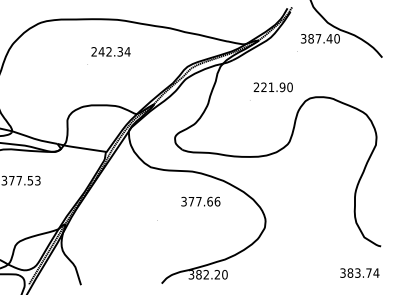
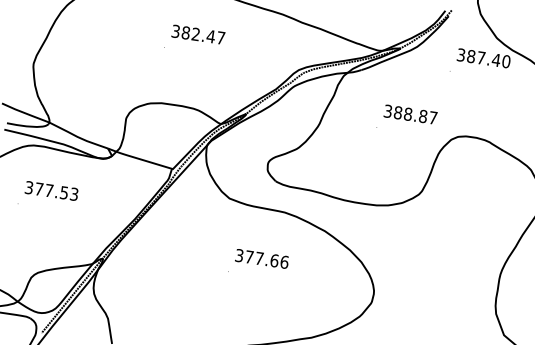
text: (110, 51) -> (197, 34), 242.34 -> 382.47
text: (272, 87) -> (409, 114), 221.90 -> 388.87
text: (200, 201) -> (261, 258), moved

